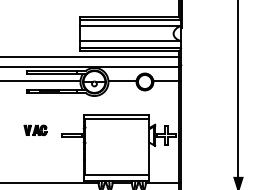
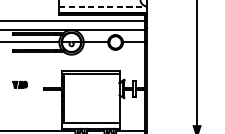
line: (130, 41) -> (102, 7), solid -> dashed
part: (35, 130) -> (20, 84), size x0.7

